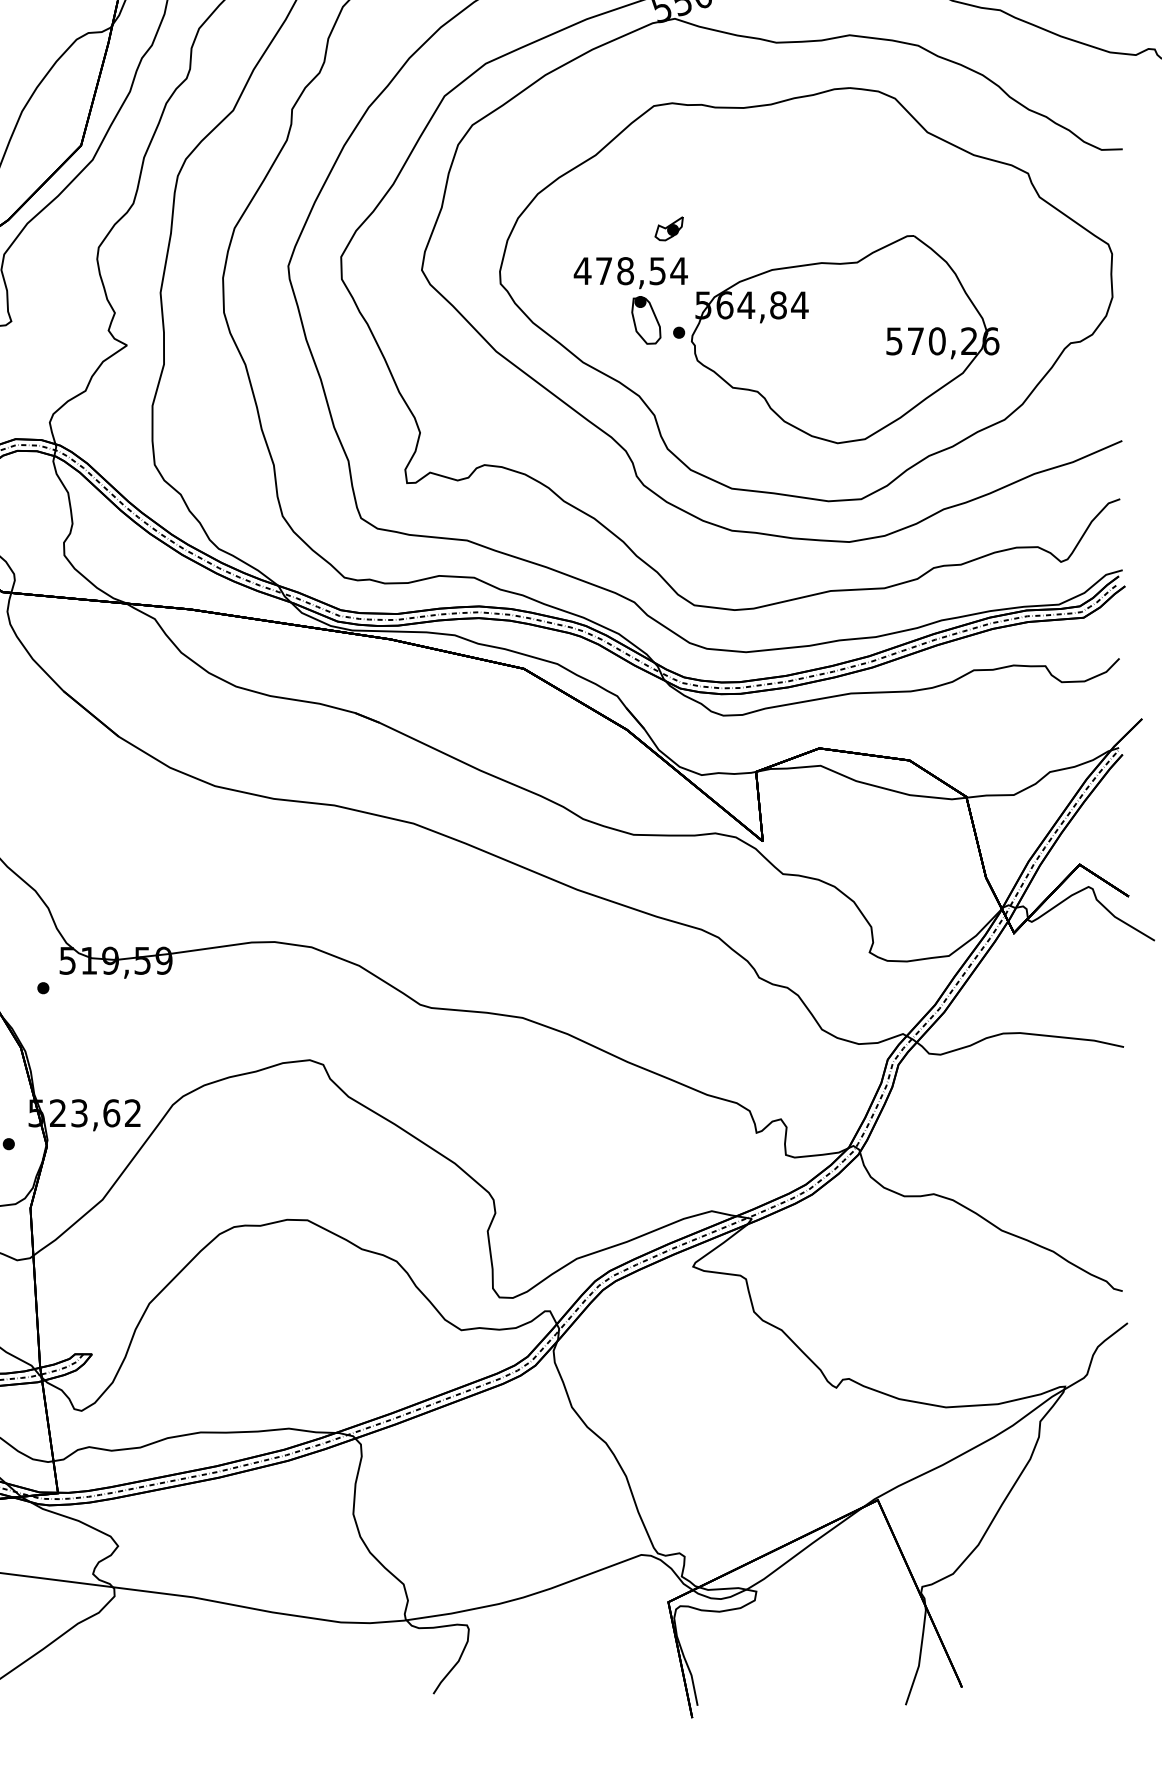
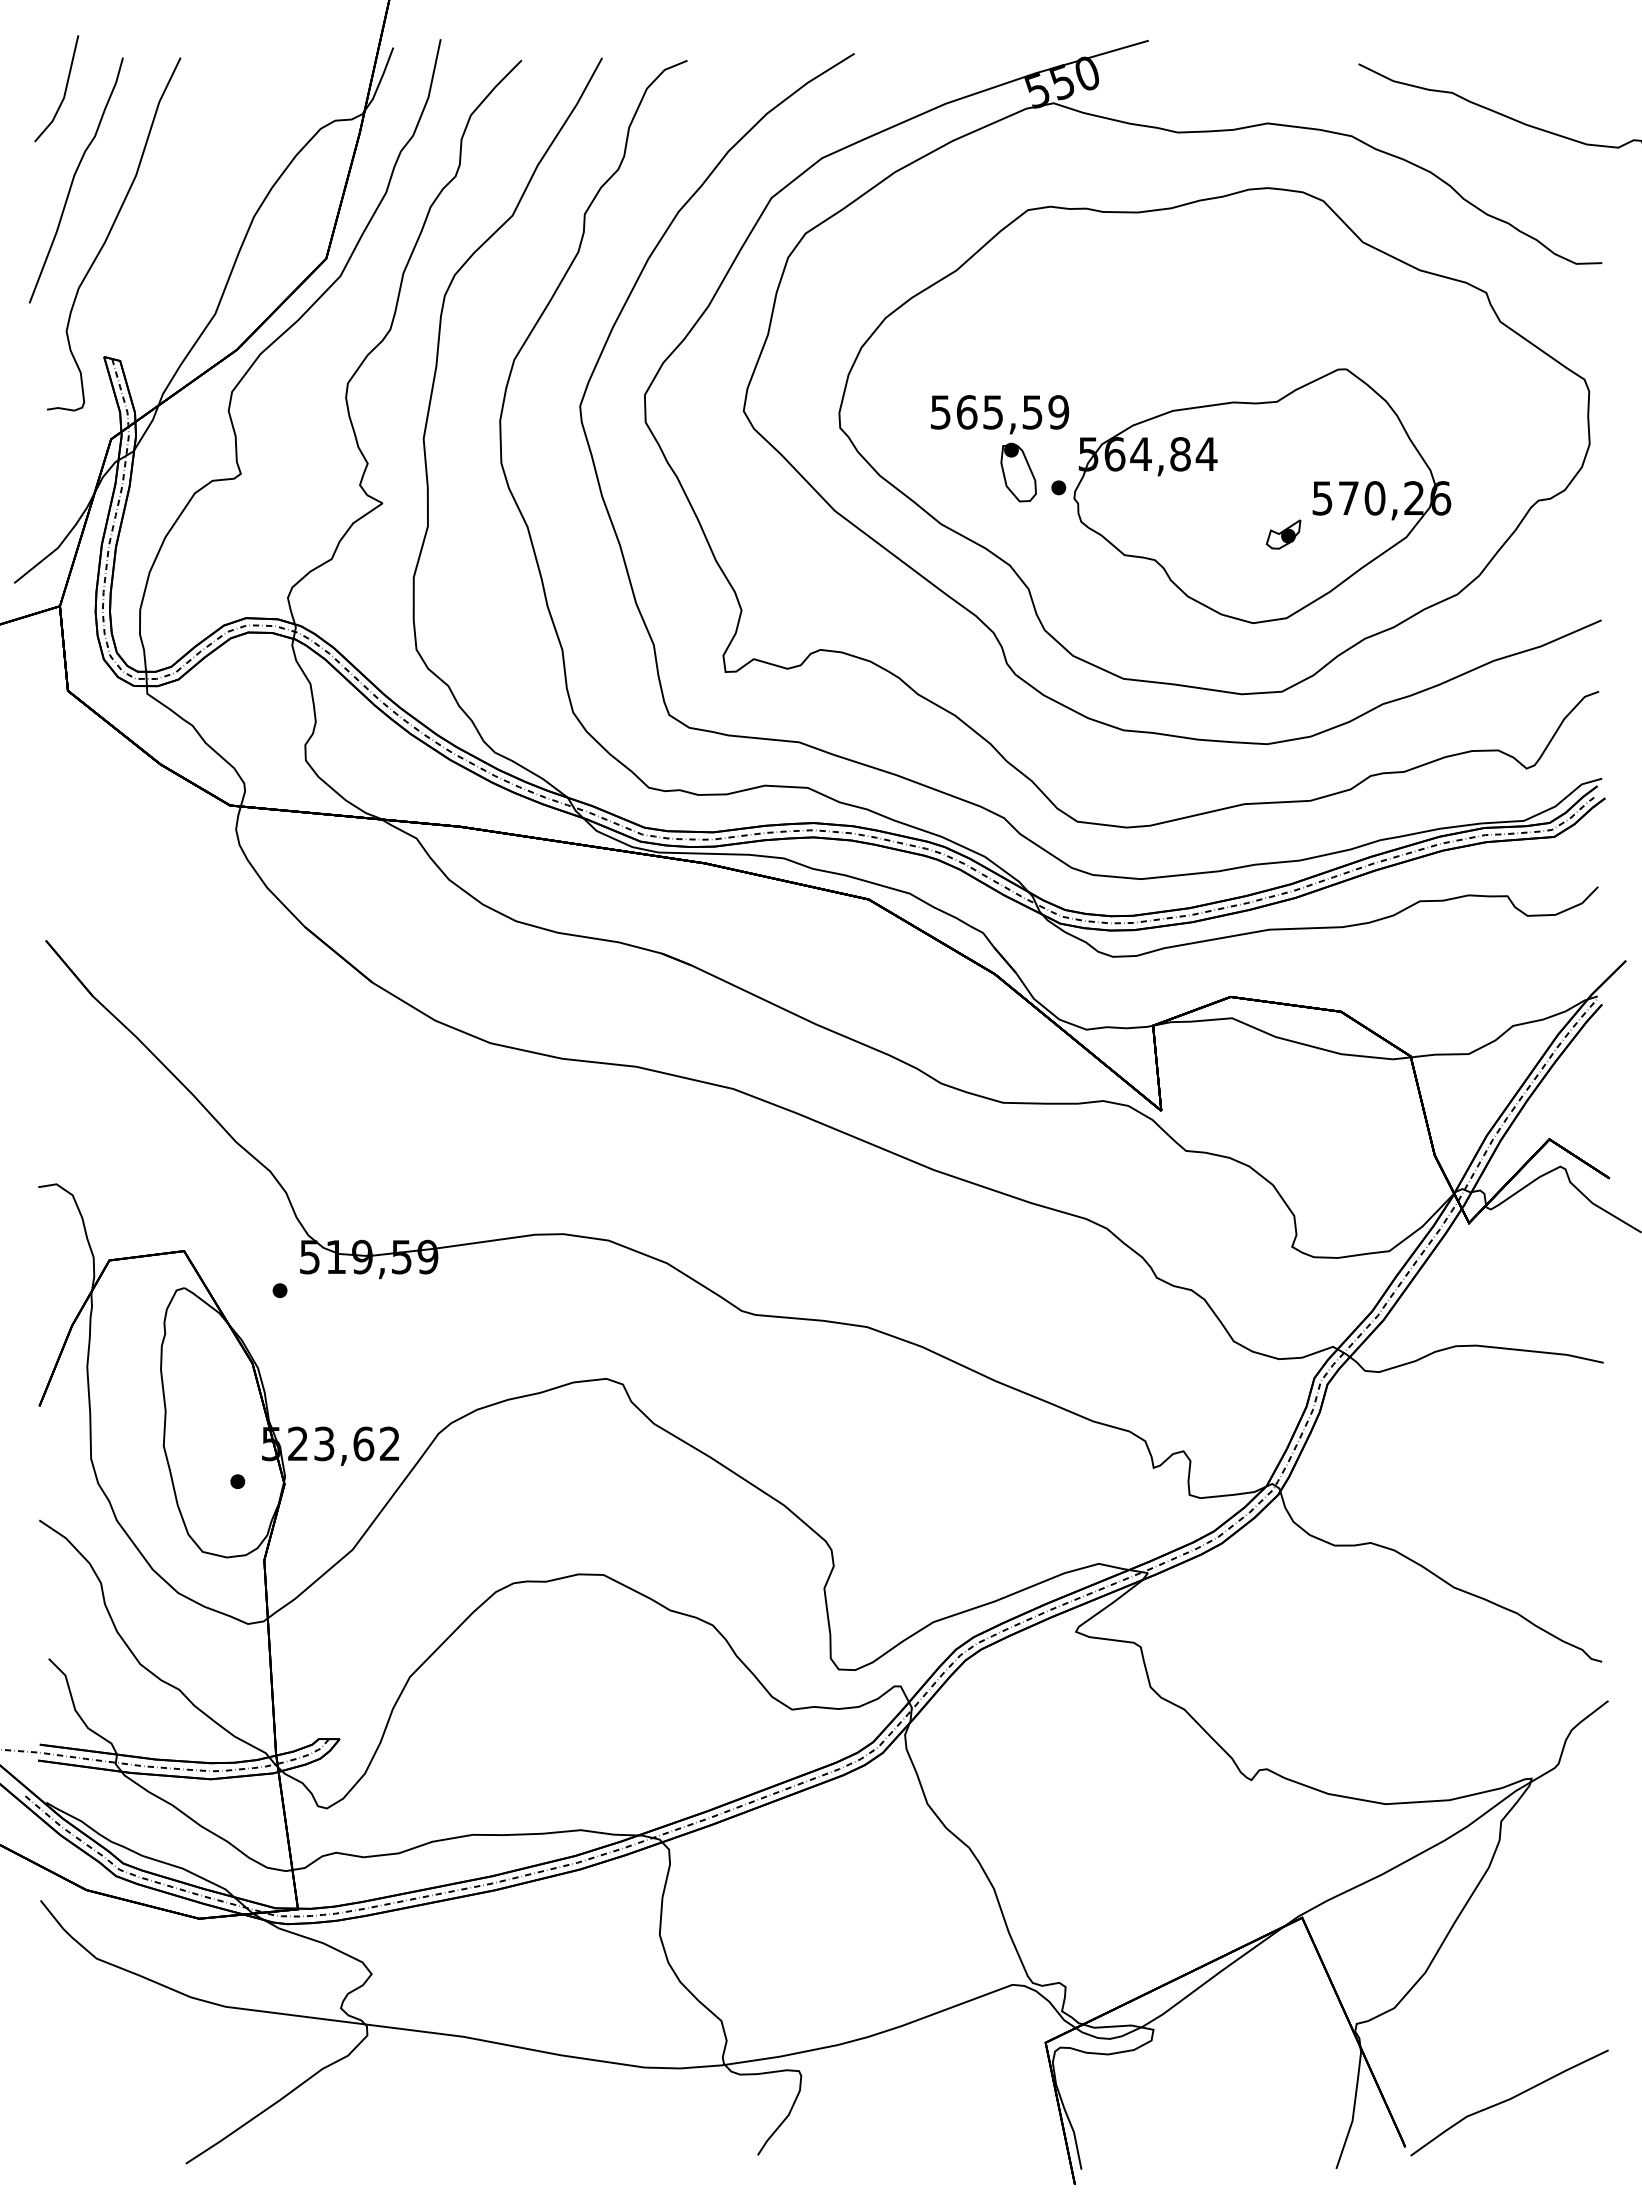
part: (669, 228) -> (1283, 534), moved
text: (630, 271) -> (999, 412), 478,54 -> 565,59
curve: (1047, 1649) -> (1509, 2100), added

